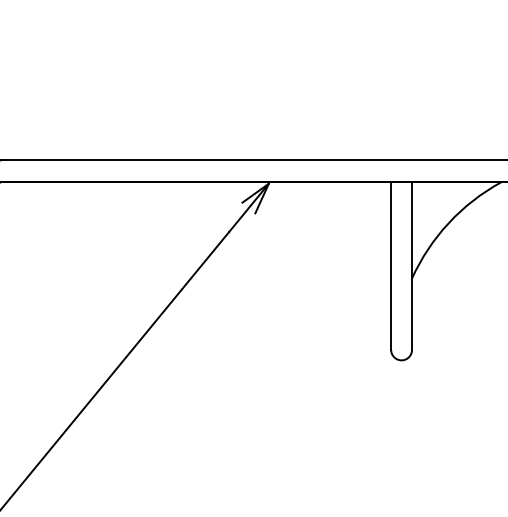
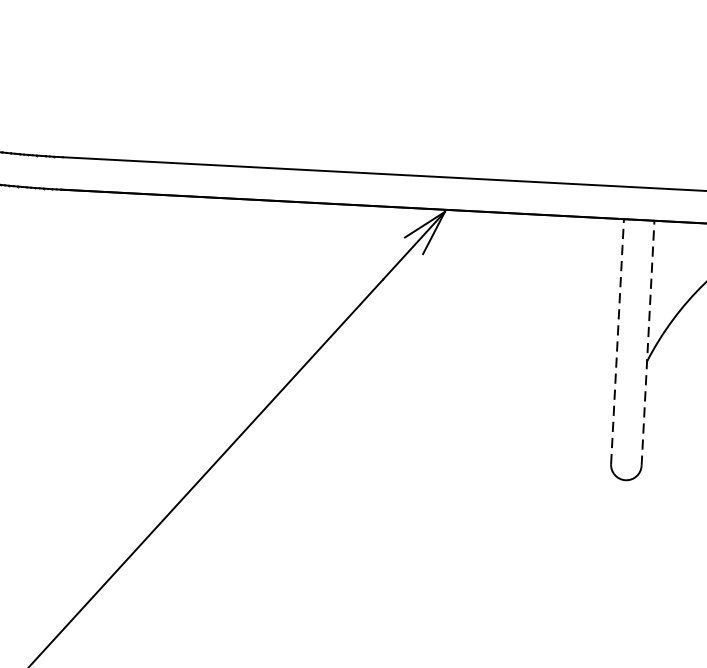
line: (391, 266) -> (618, 342), solid -> dashed
line: (412, 266) -> (648, 343), solid -> dashed

